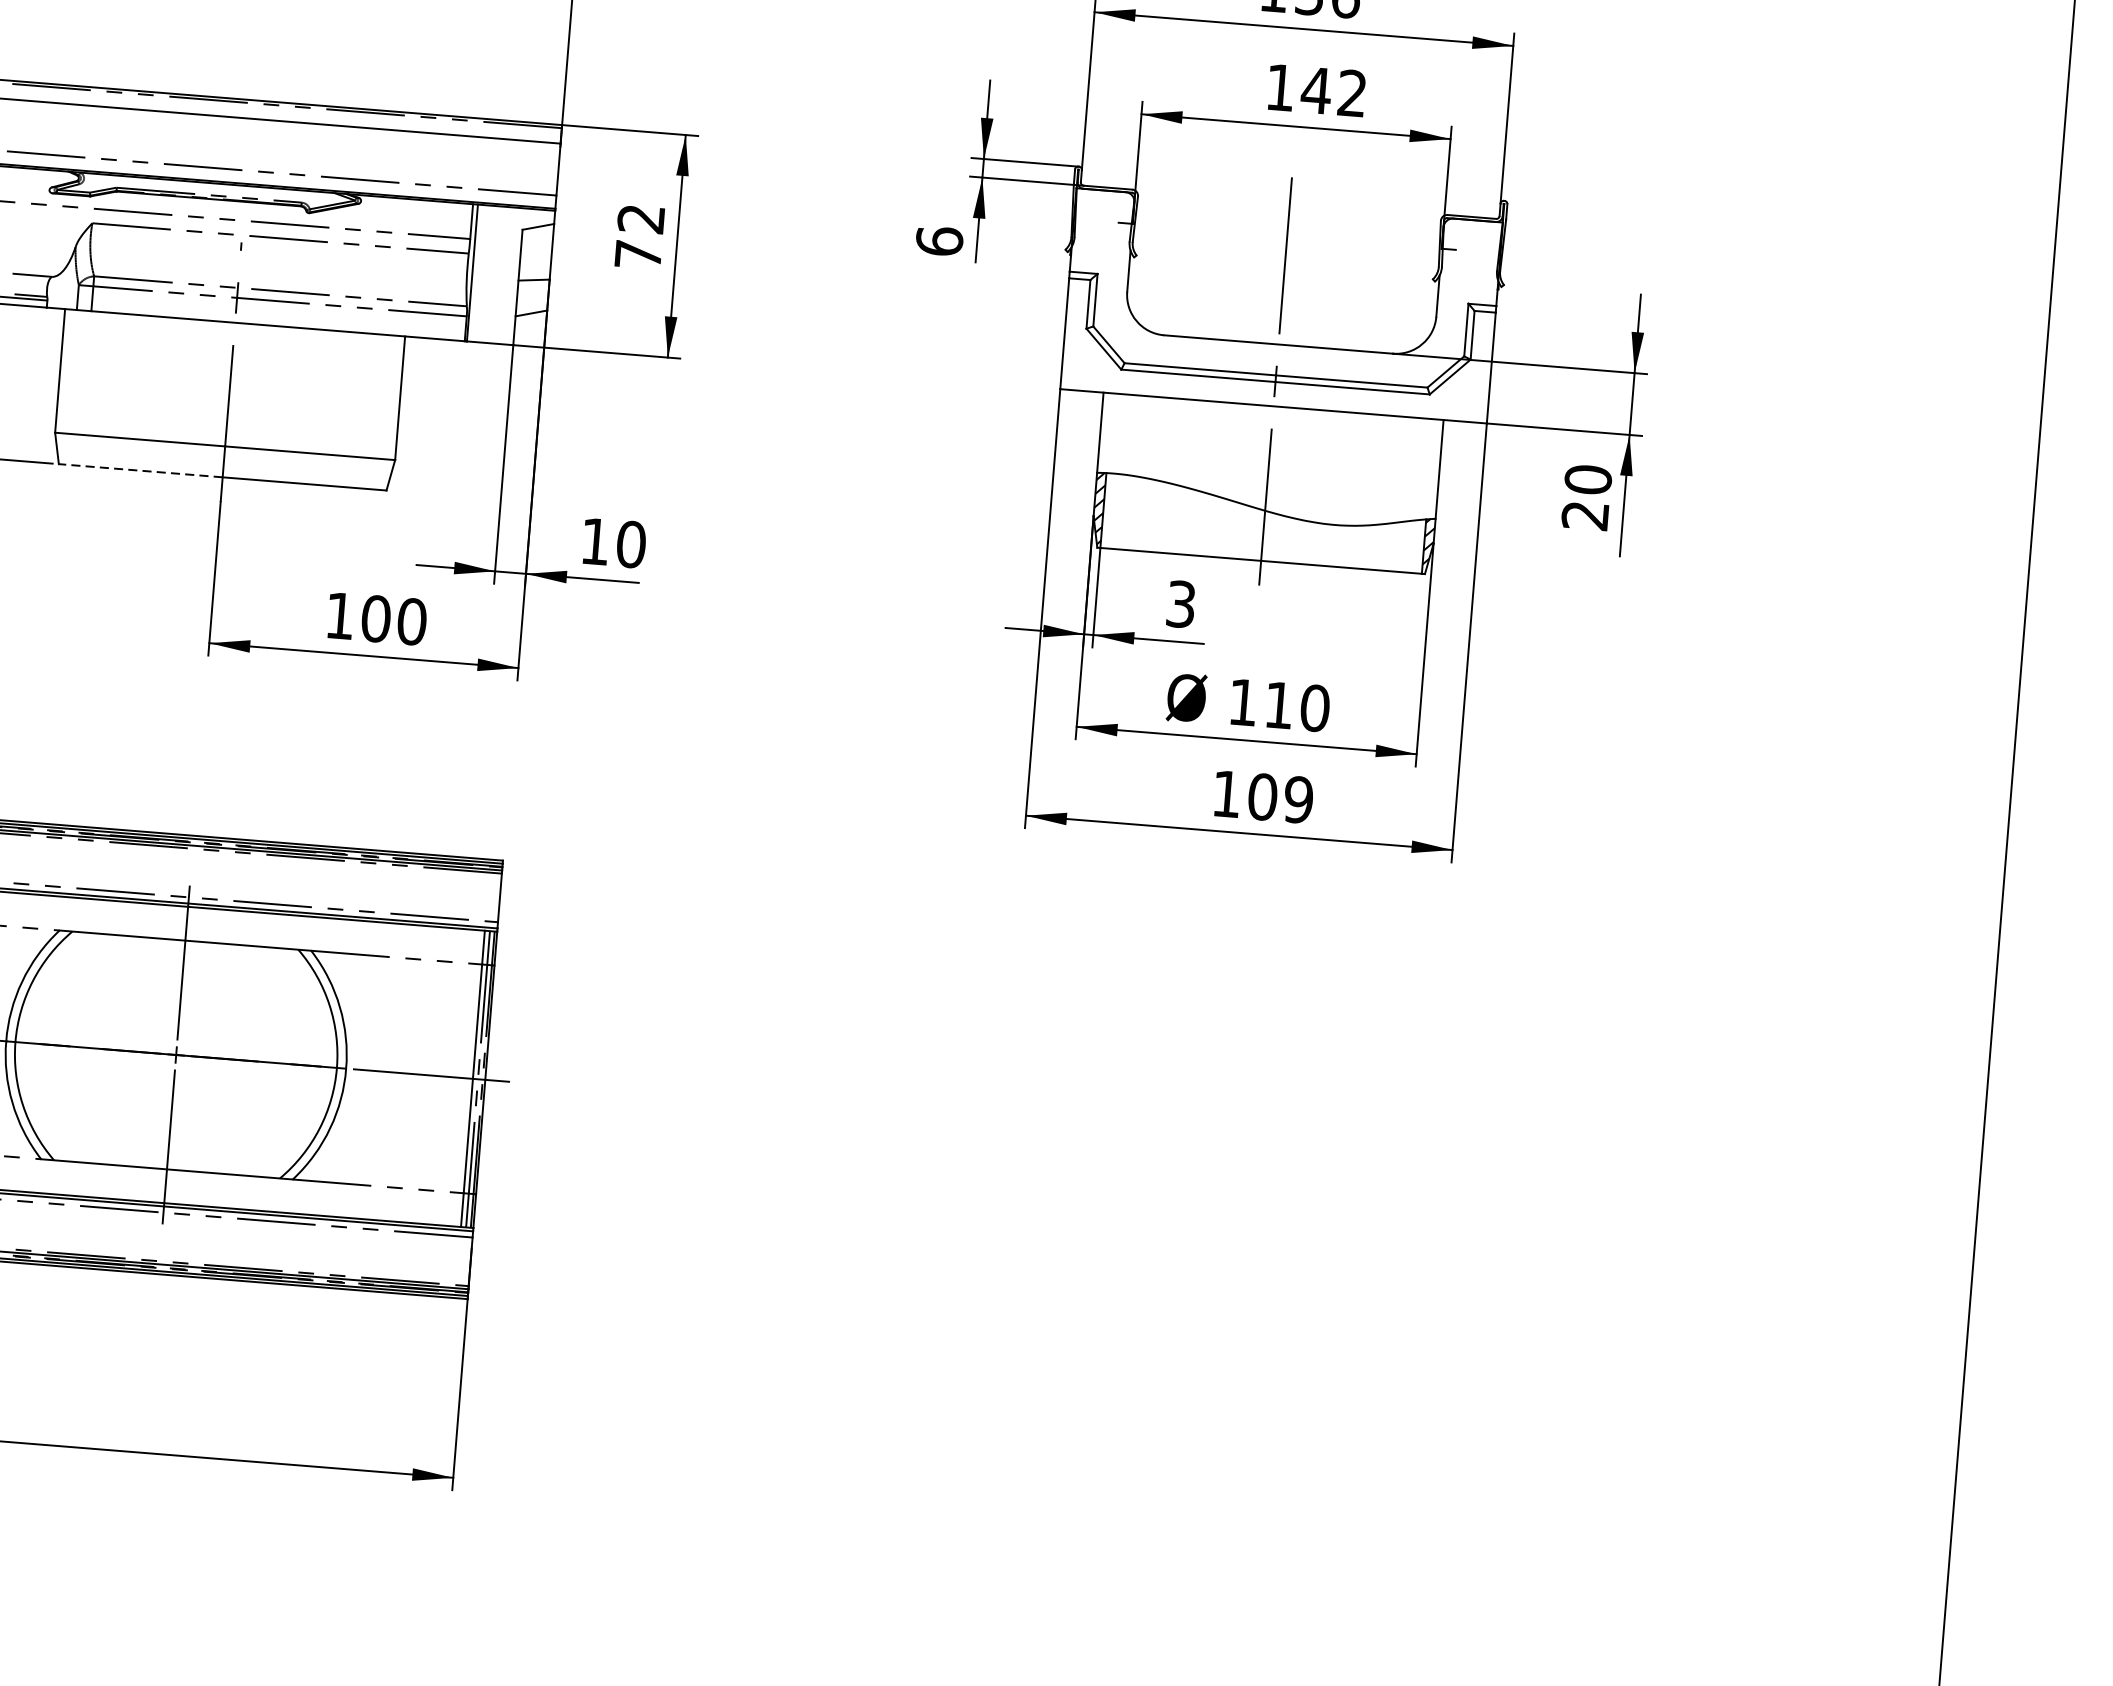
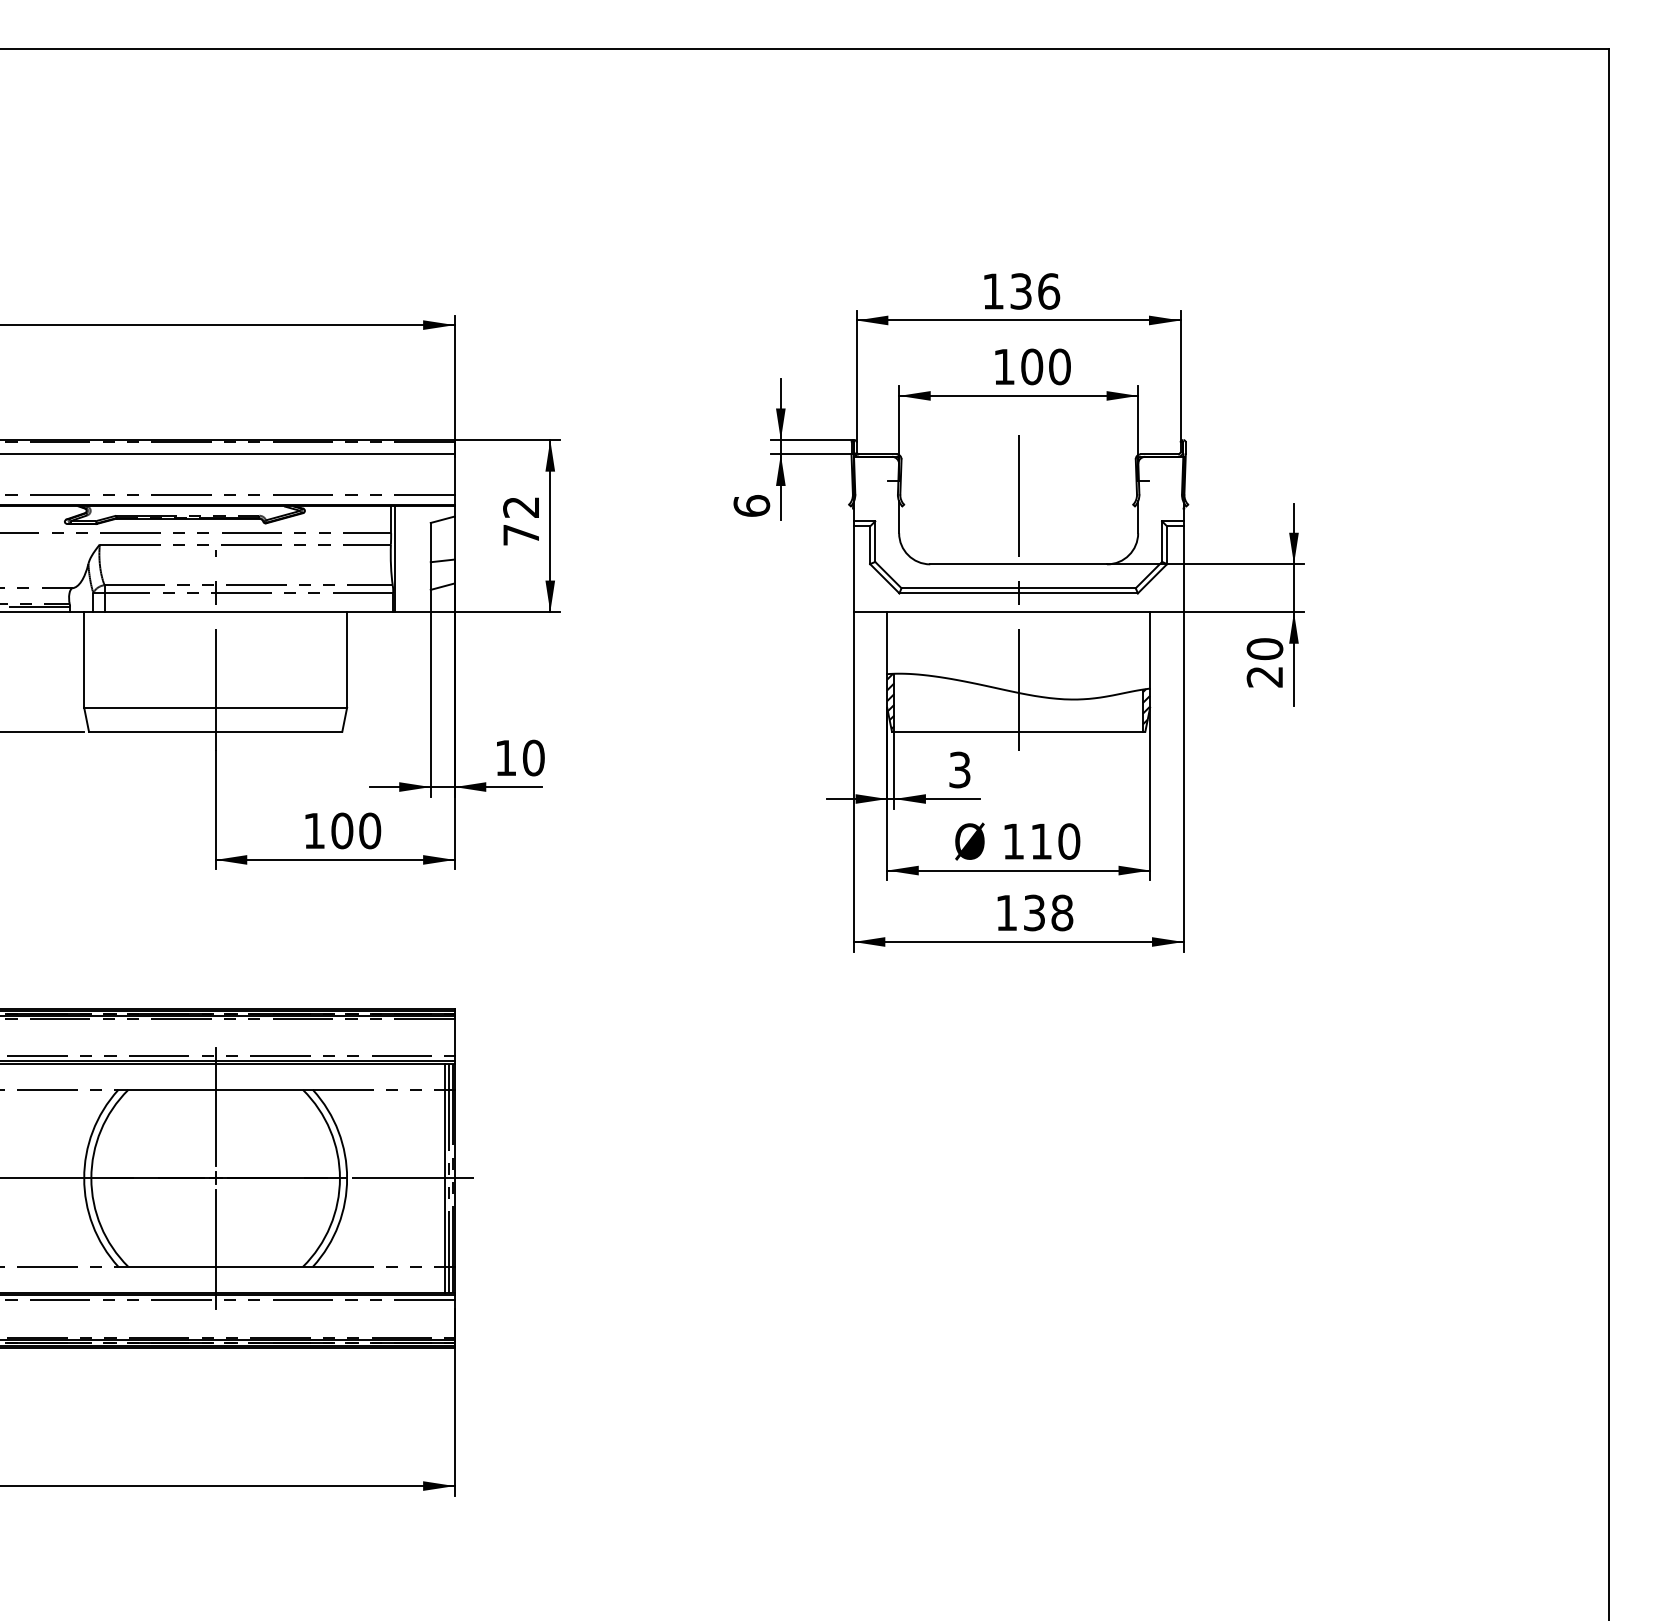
text: (1333, 91) -> (1045, 366), 142 -> 100
line: (139, 470) -> (151, 731), dashed -> solid
text: (1280, 797) -> (1048, 912), 109 -> 138

